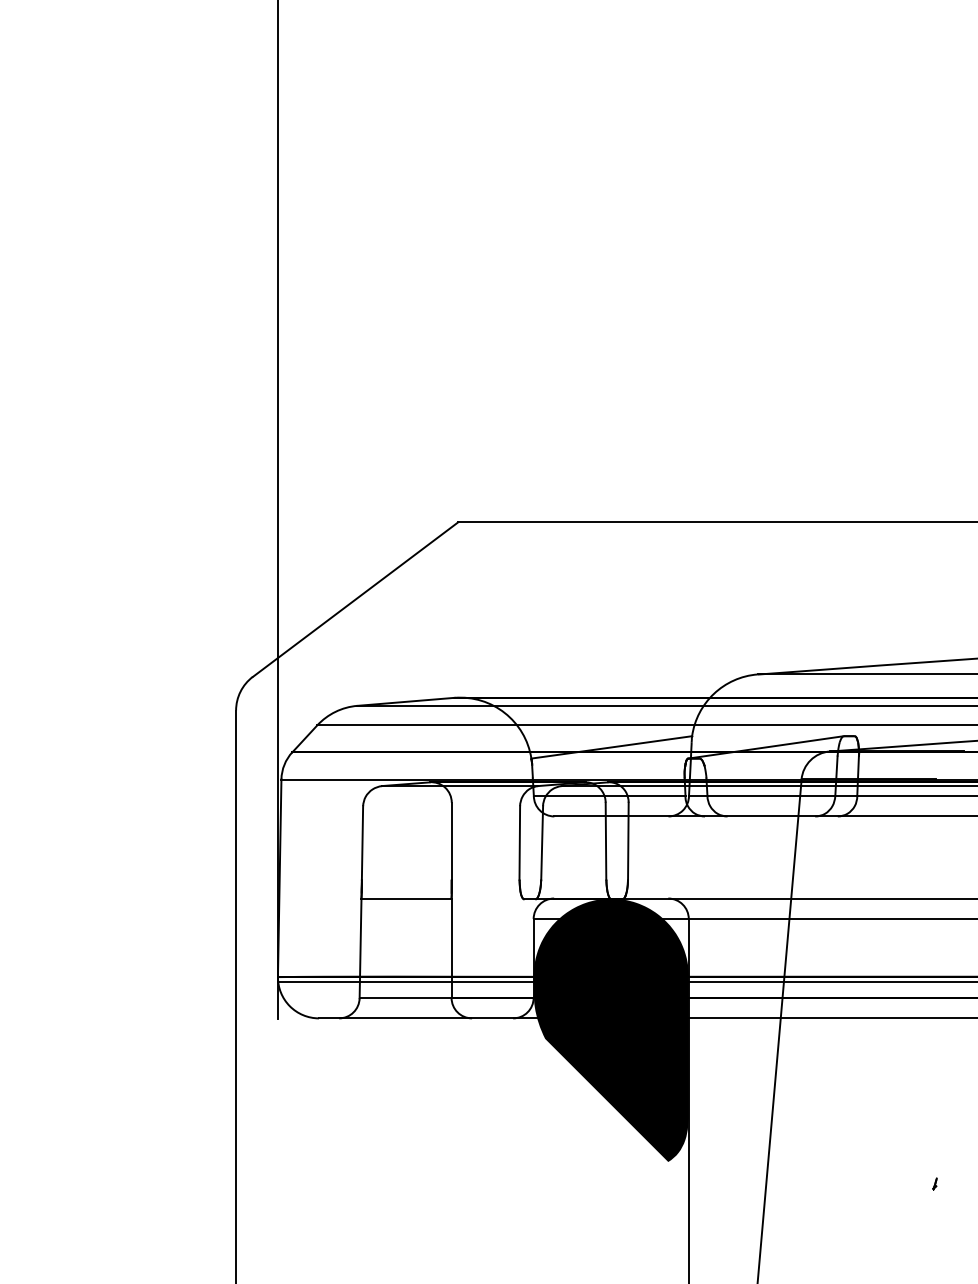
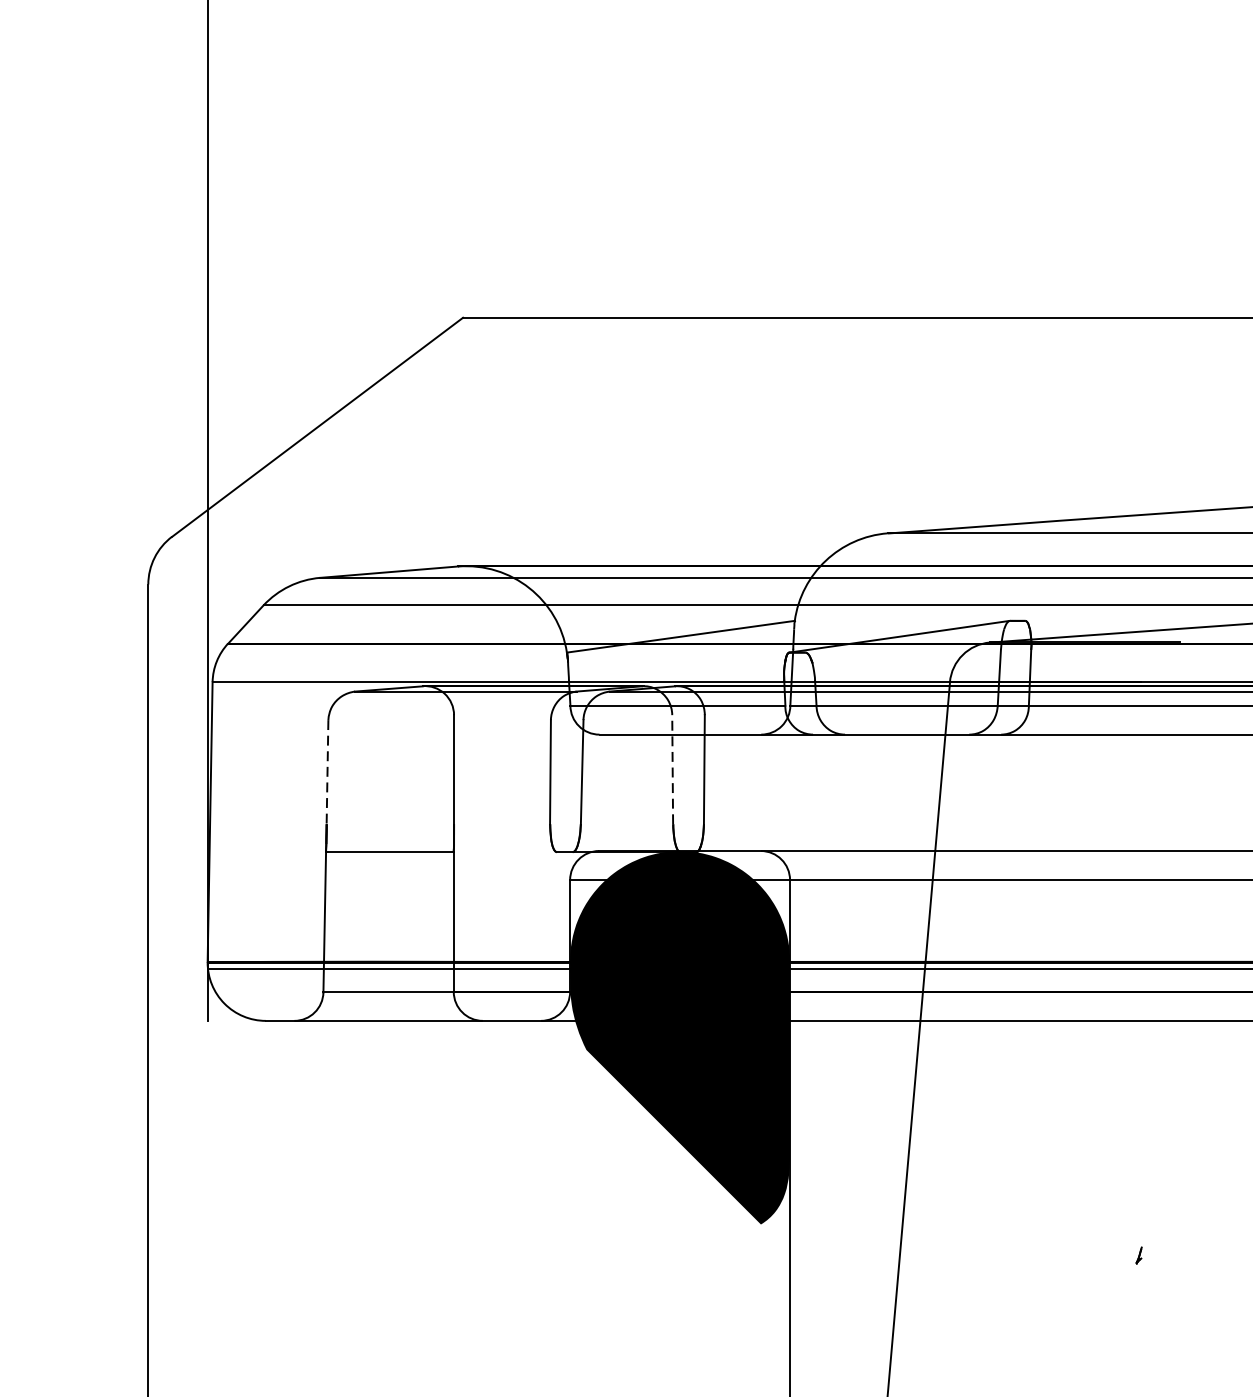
line: (605, 840) -> (671, 768), solid -> dashed
line: (362, 842) -> (327, 771), solid -> dashed

